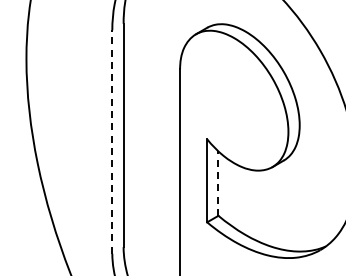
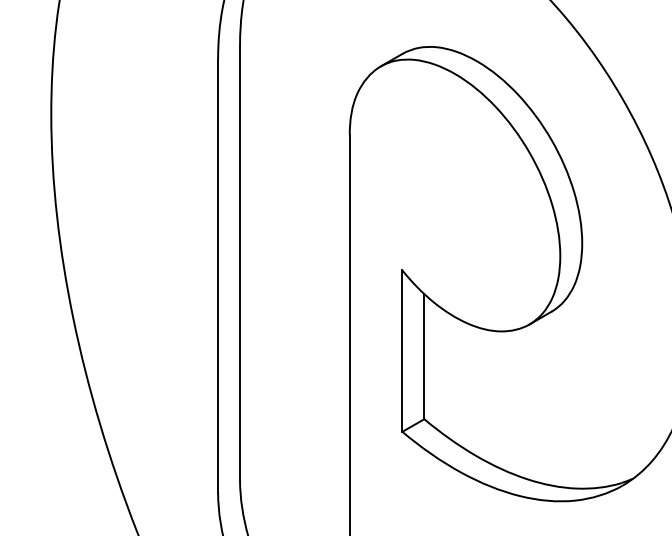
line: (112, 141) -> (218, 274), dashed -> solid
line: (218, 183) -> (424, 356), dashed -> solid

